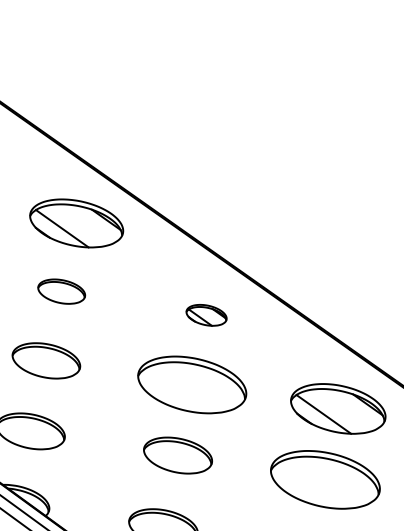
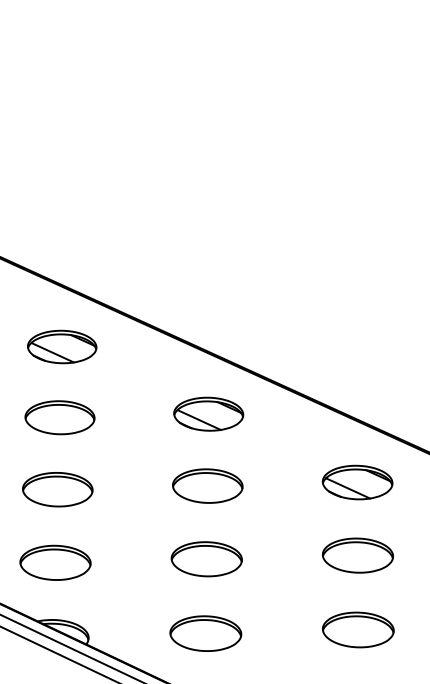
part: (77, 223) -> (62, 346), size x0.71
part: (61, 291) -> (59, 417), size x1.43
part: (206, 314) -> (208, 413), size x1.67
part: (192, 384) -> (207, 485), size x0.62
part: (338, 408) -> (357, 482), size x0.71
part: (324, 479) -> (357, 555), size x0.62

